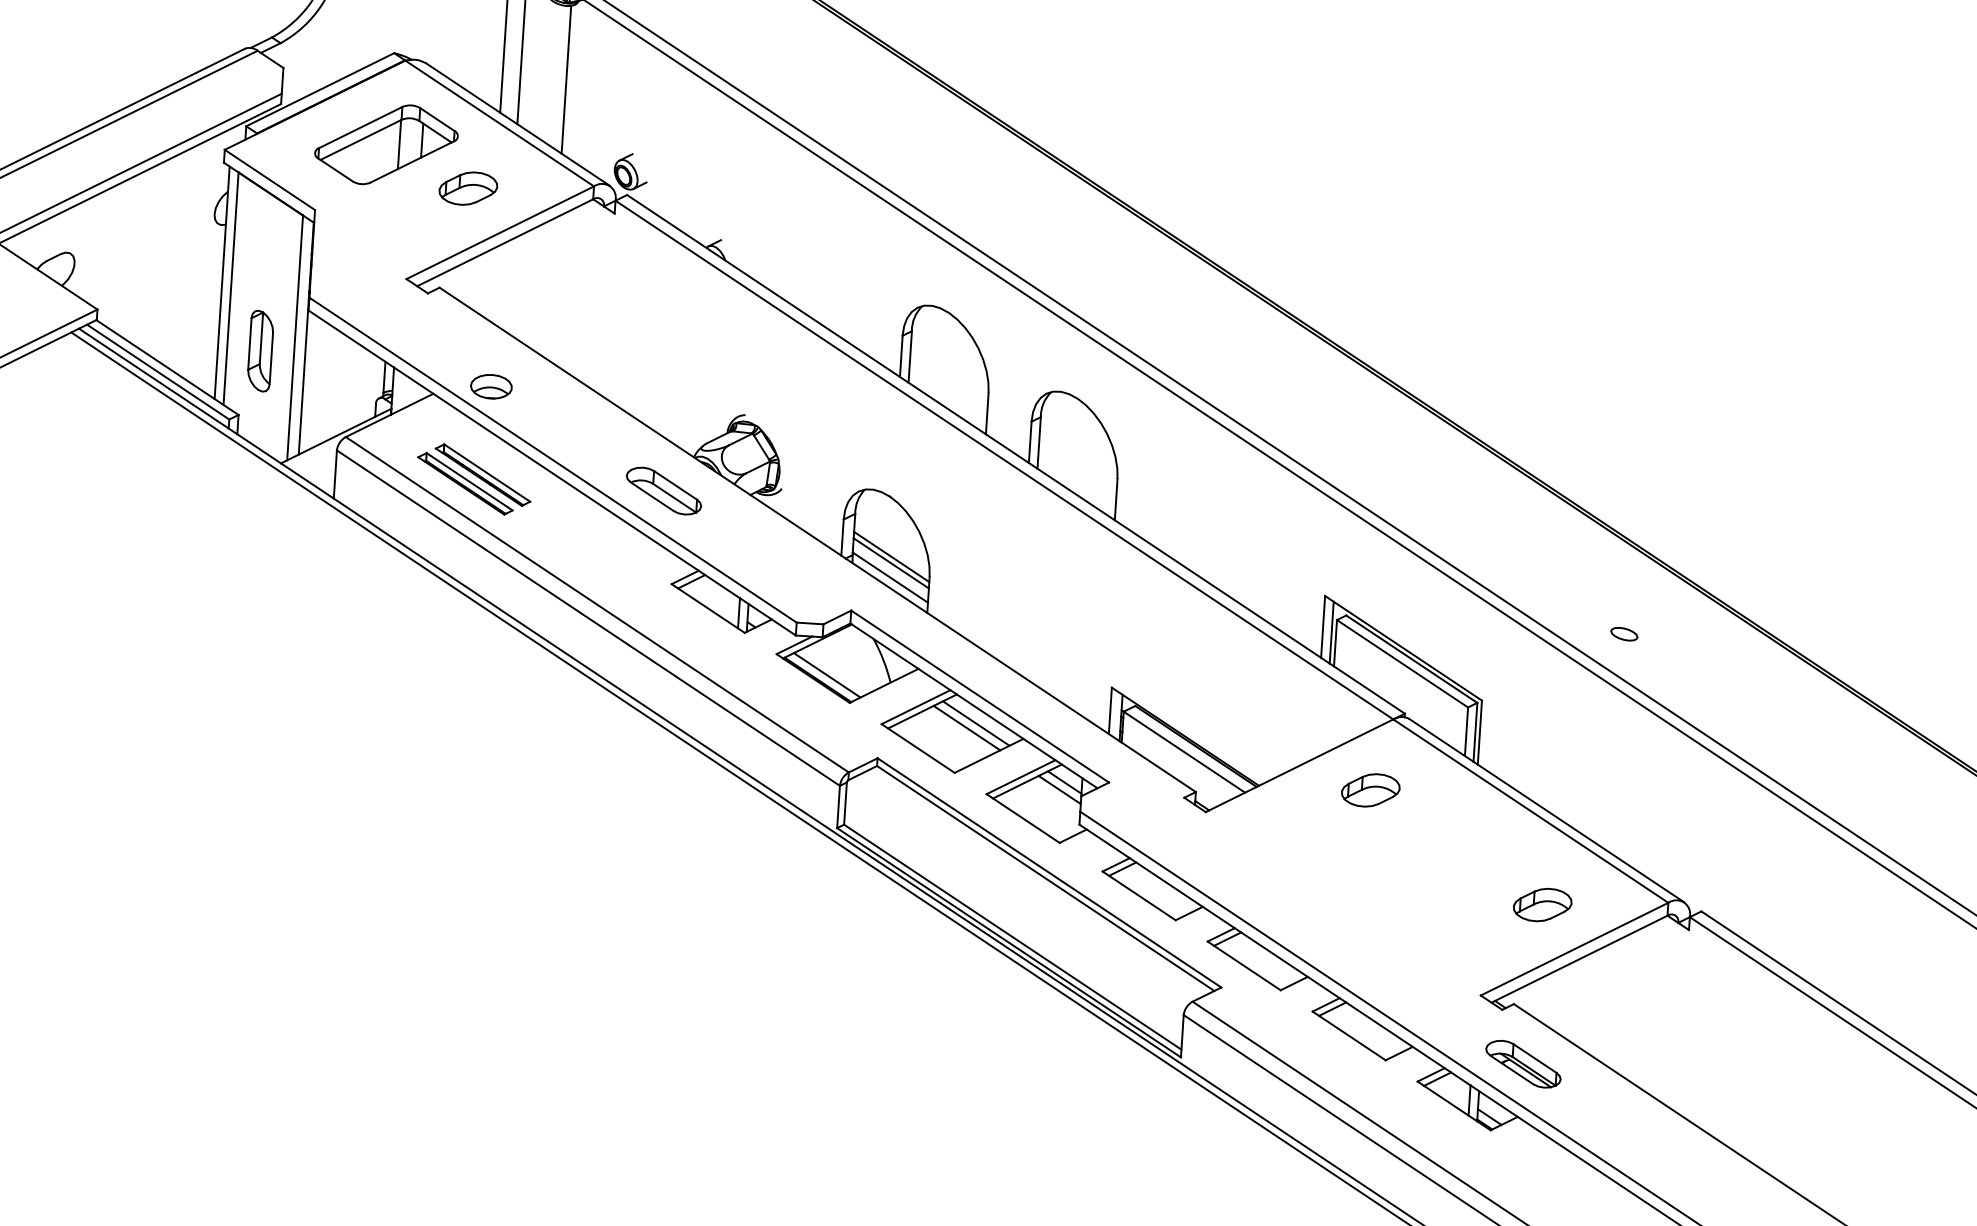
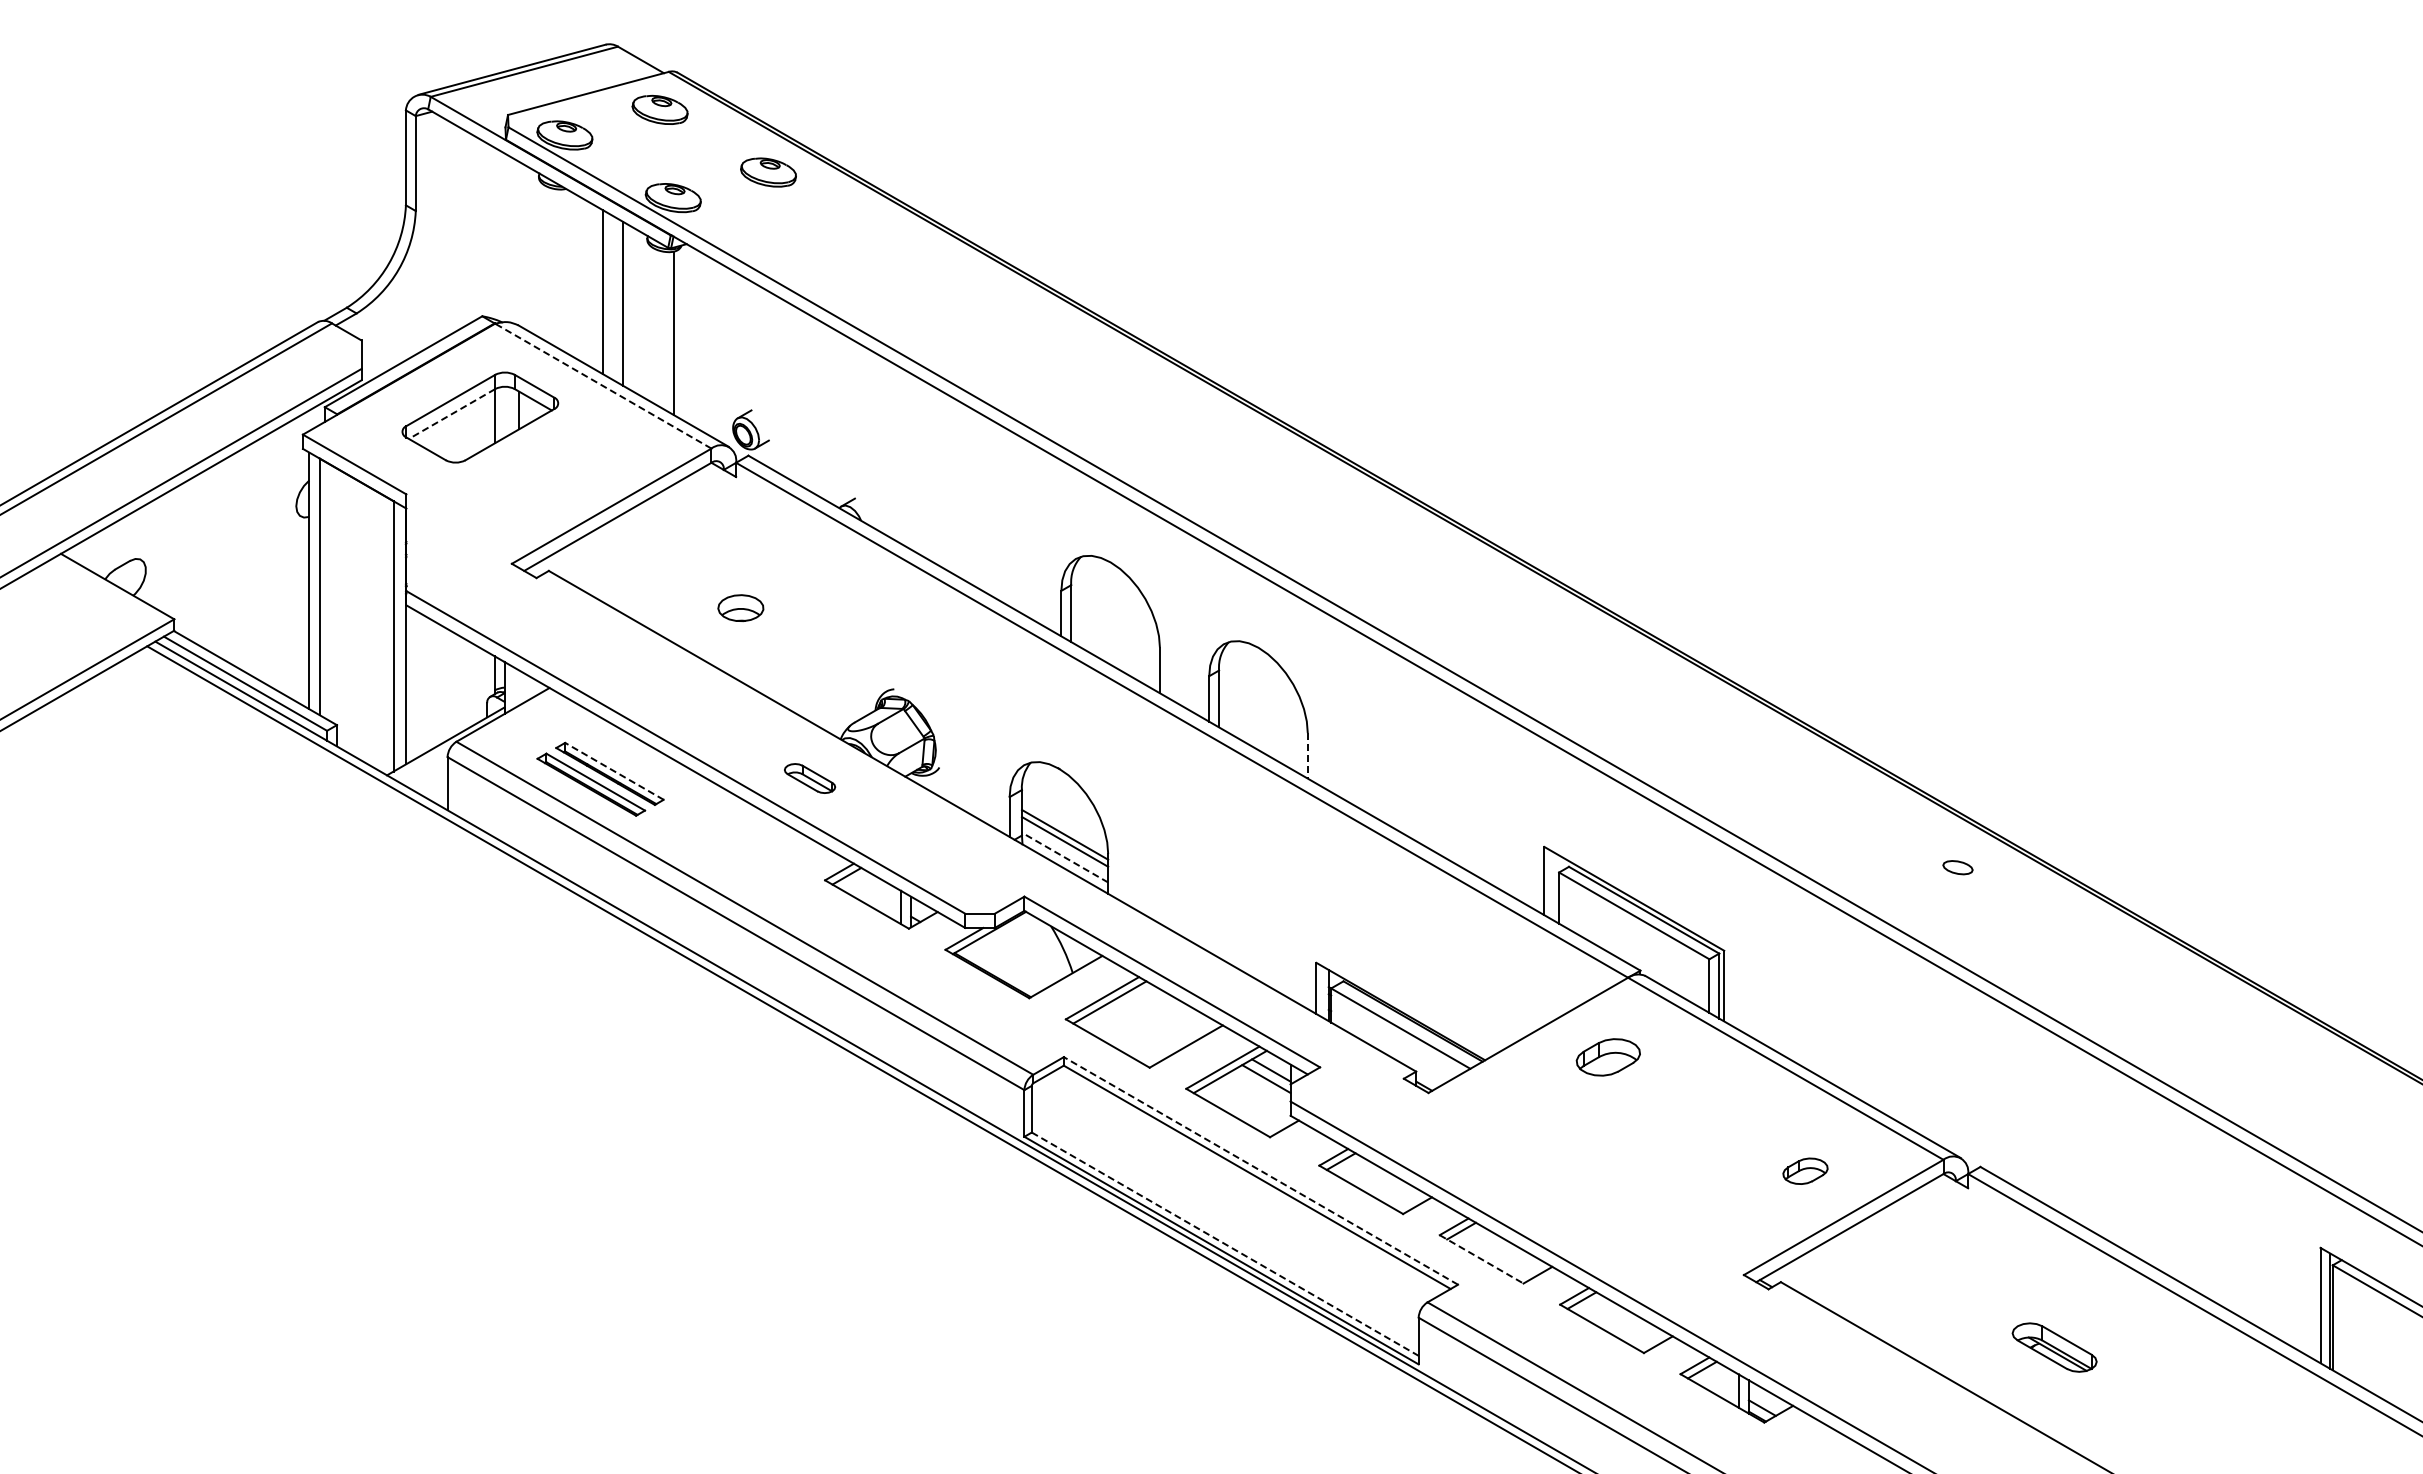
line: (499, 123) -> (603, 386), solid -> dashed
line: (361, 140) -> (452, 414), solid -> dashed
part: (468, 188) -> (573, 459), removed
part: (260, 351) -> (356, 653), removed
part: (491, 387) -> (740, 608), moved
line: (487, 473) -> (614, 771), solid -> dashed
part: (663, 490) -> (809, 778), size x0.6
line: (1115, 499) -> (1307, 755), solid -> dashed
line: (890, 577) -> (1065, 857), solid -> dashed
line: (1332, 632) -> (1554, 886), removed
part: (1623, 634) -> (1957, 867), moved
line: (827, 675) -> (1002, 969), removed
line: (975, 723) -> (1169, 1011), removed
line: (966, 727) -> (1159, 1017), removed
line: (1049, 872) -> (1260, 1170), solid -> dashed
part: (1542, 905) -> (1805, 1171), size x0.7
line: (1013, 937) -> (1225, 1244), solid -> dashed
line: (1244, 966) -> (1482, 1259), solid -> dashed
part: (1523, 1064) -> (2054, 1347), moved

